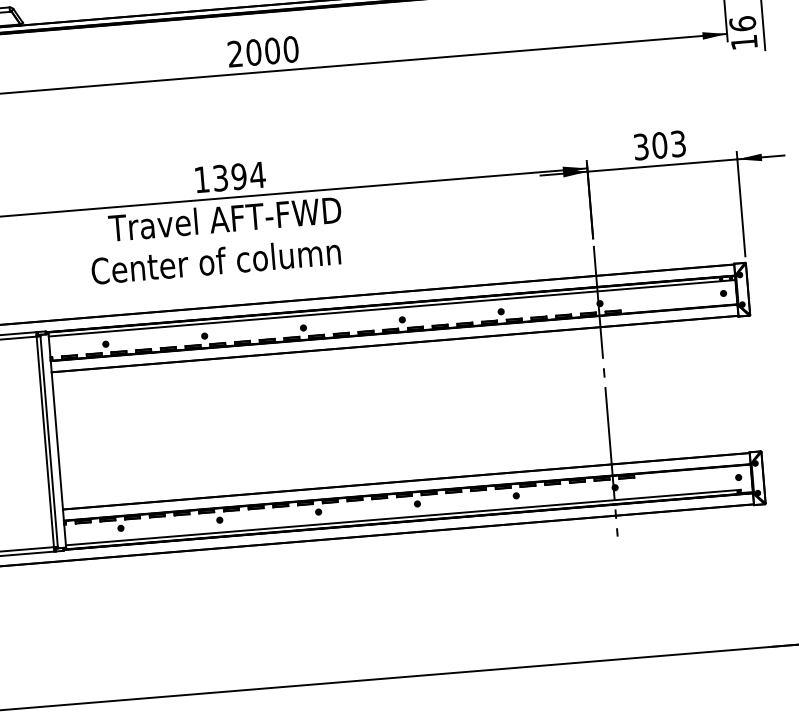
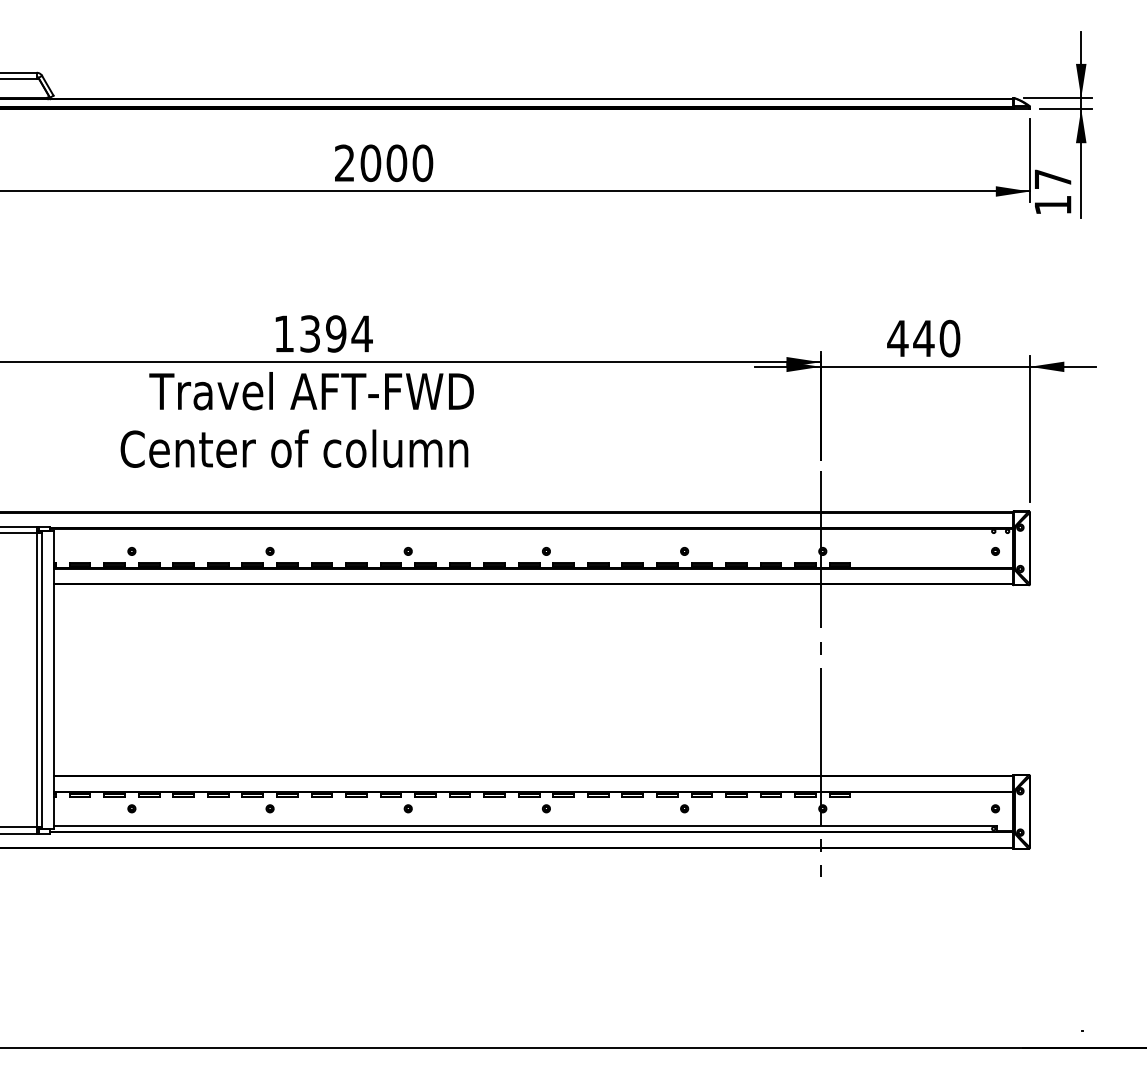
text: (742, 23) -> (1052, 178), 16 -> 17
text: (659, 145) -> (923, 338), 303 -> 440
line: (392, 308) -> (533, 534), removed

